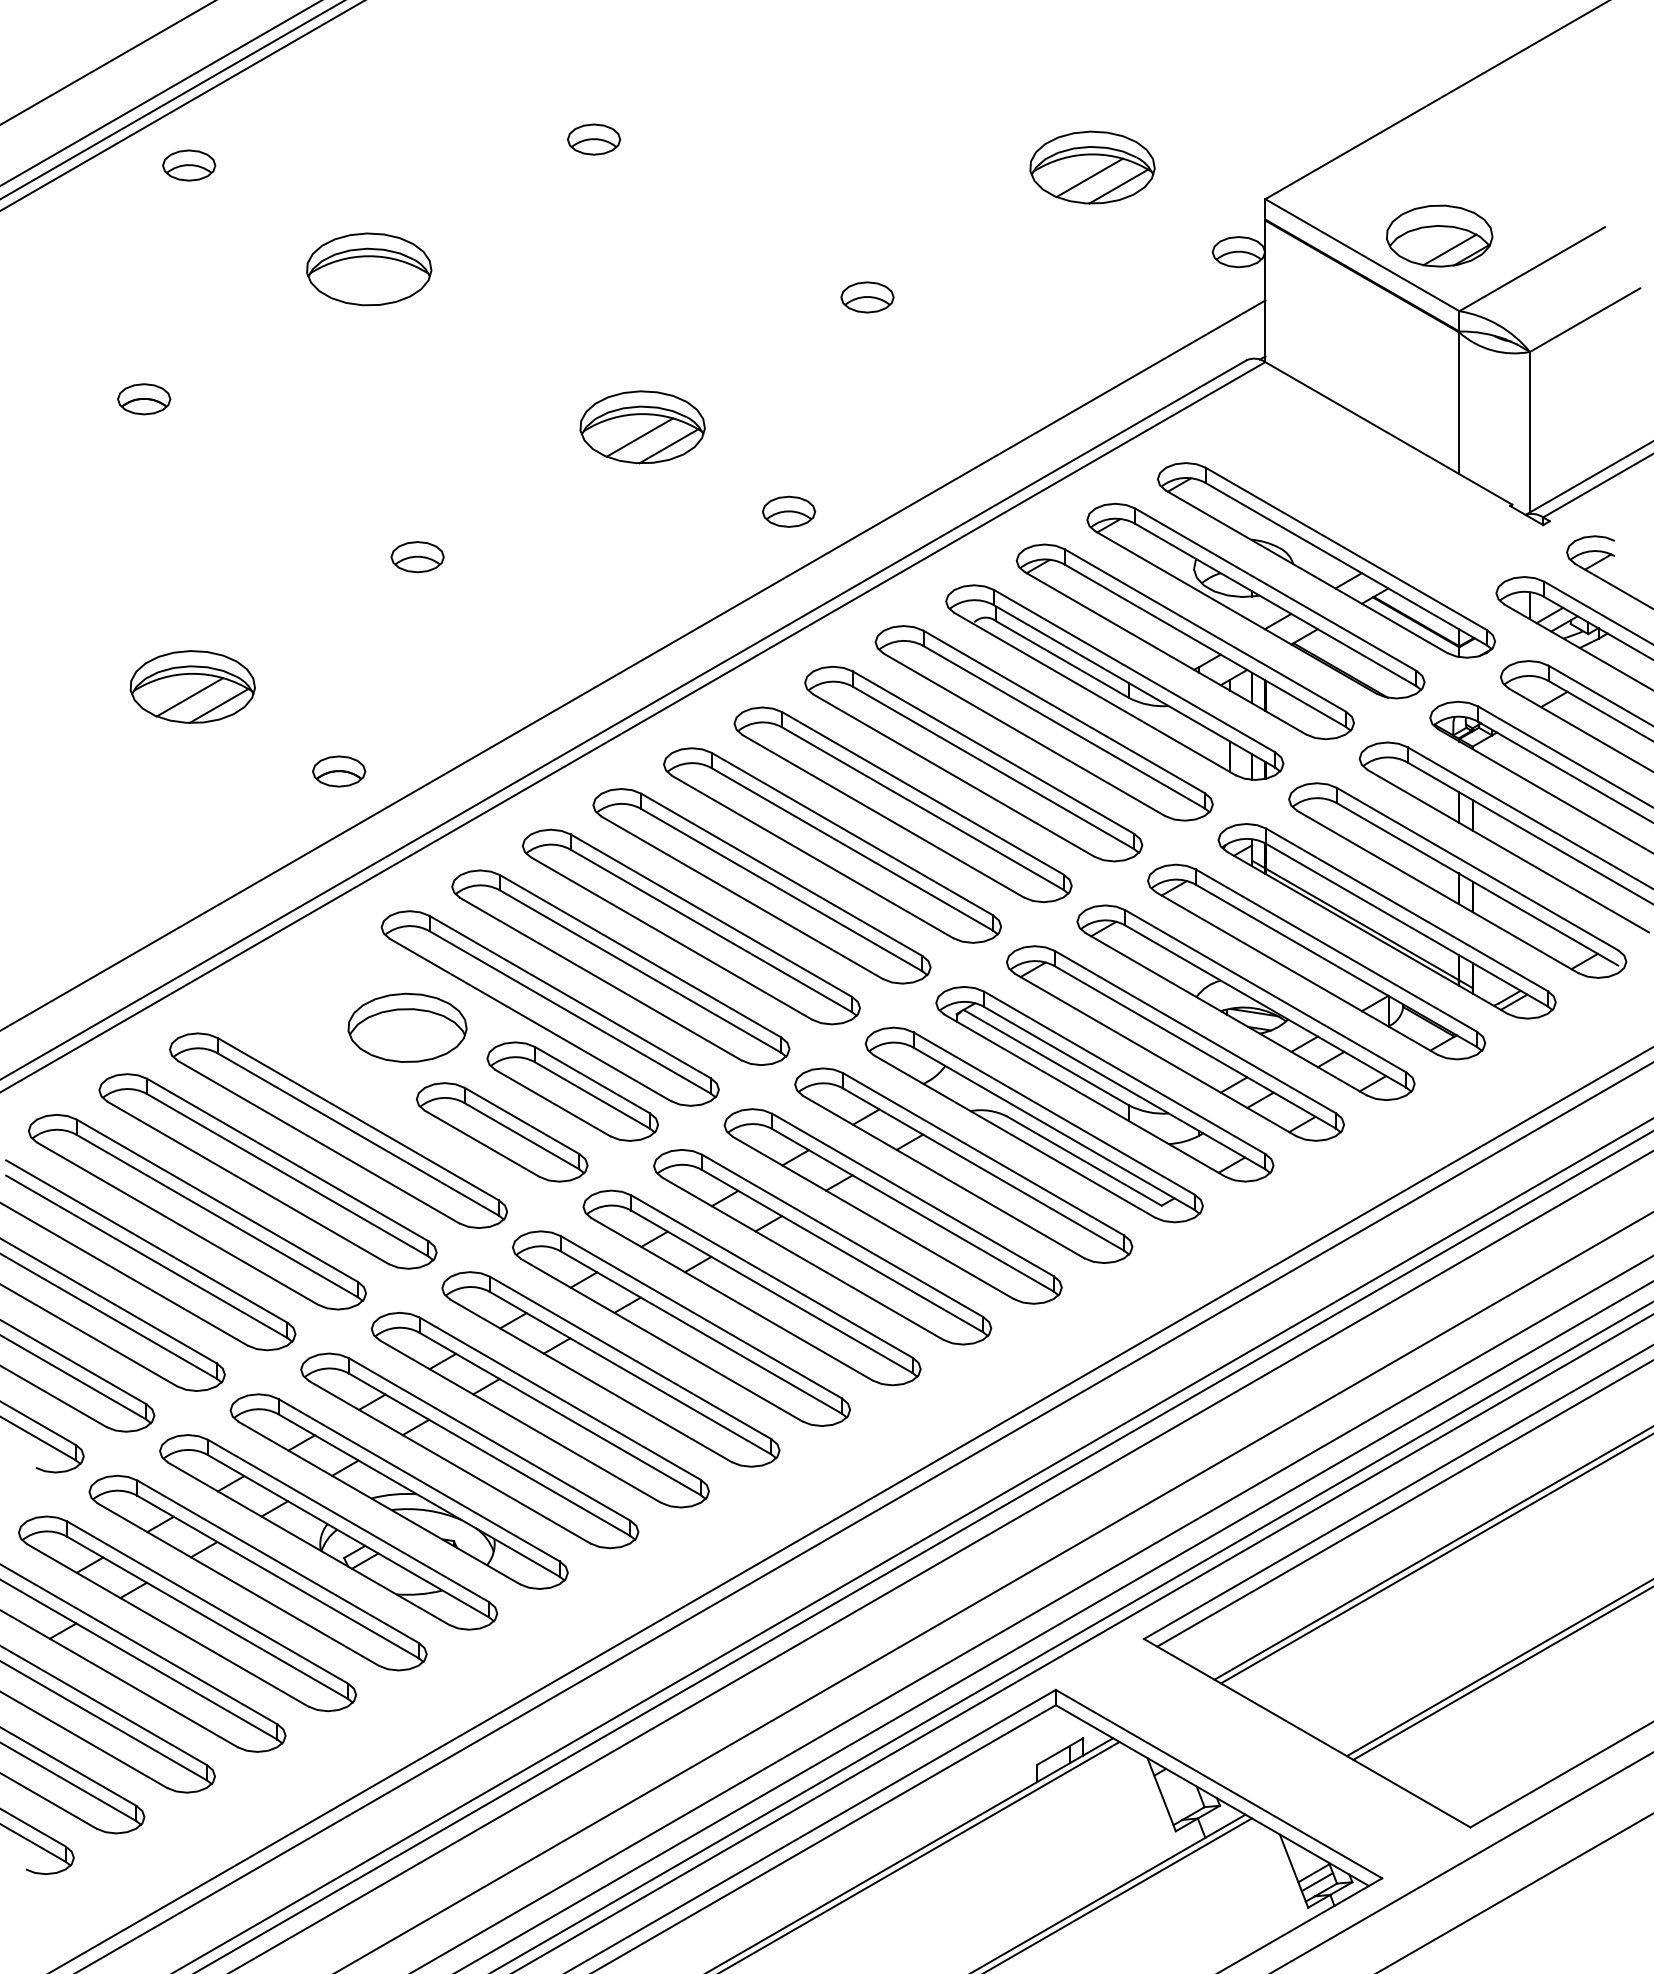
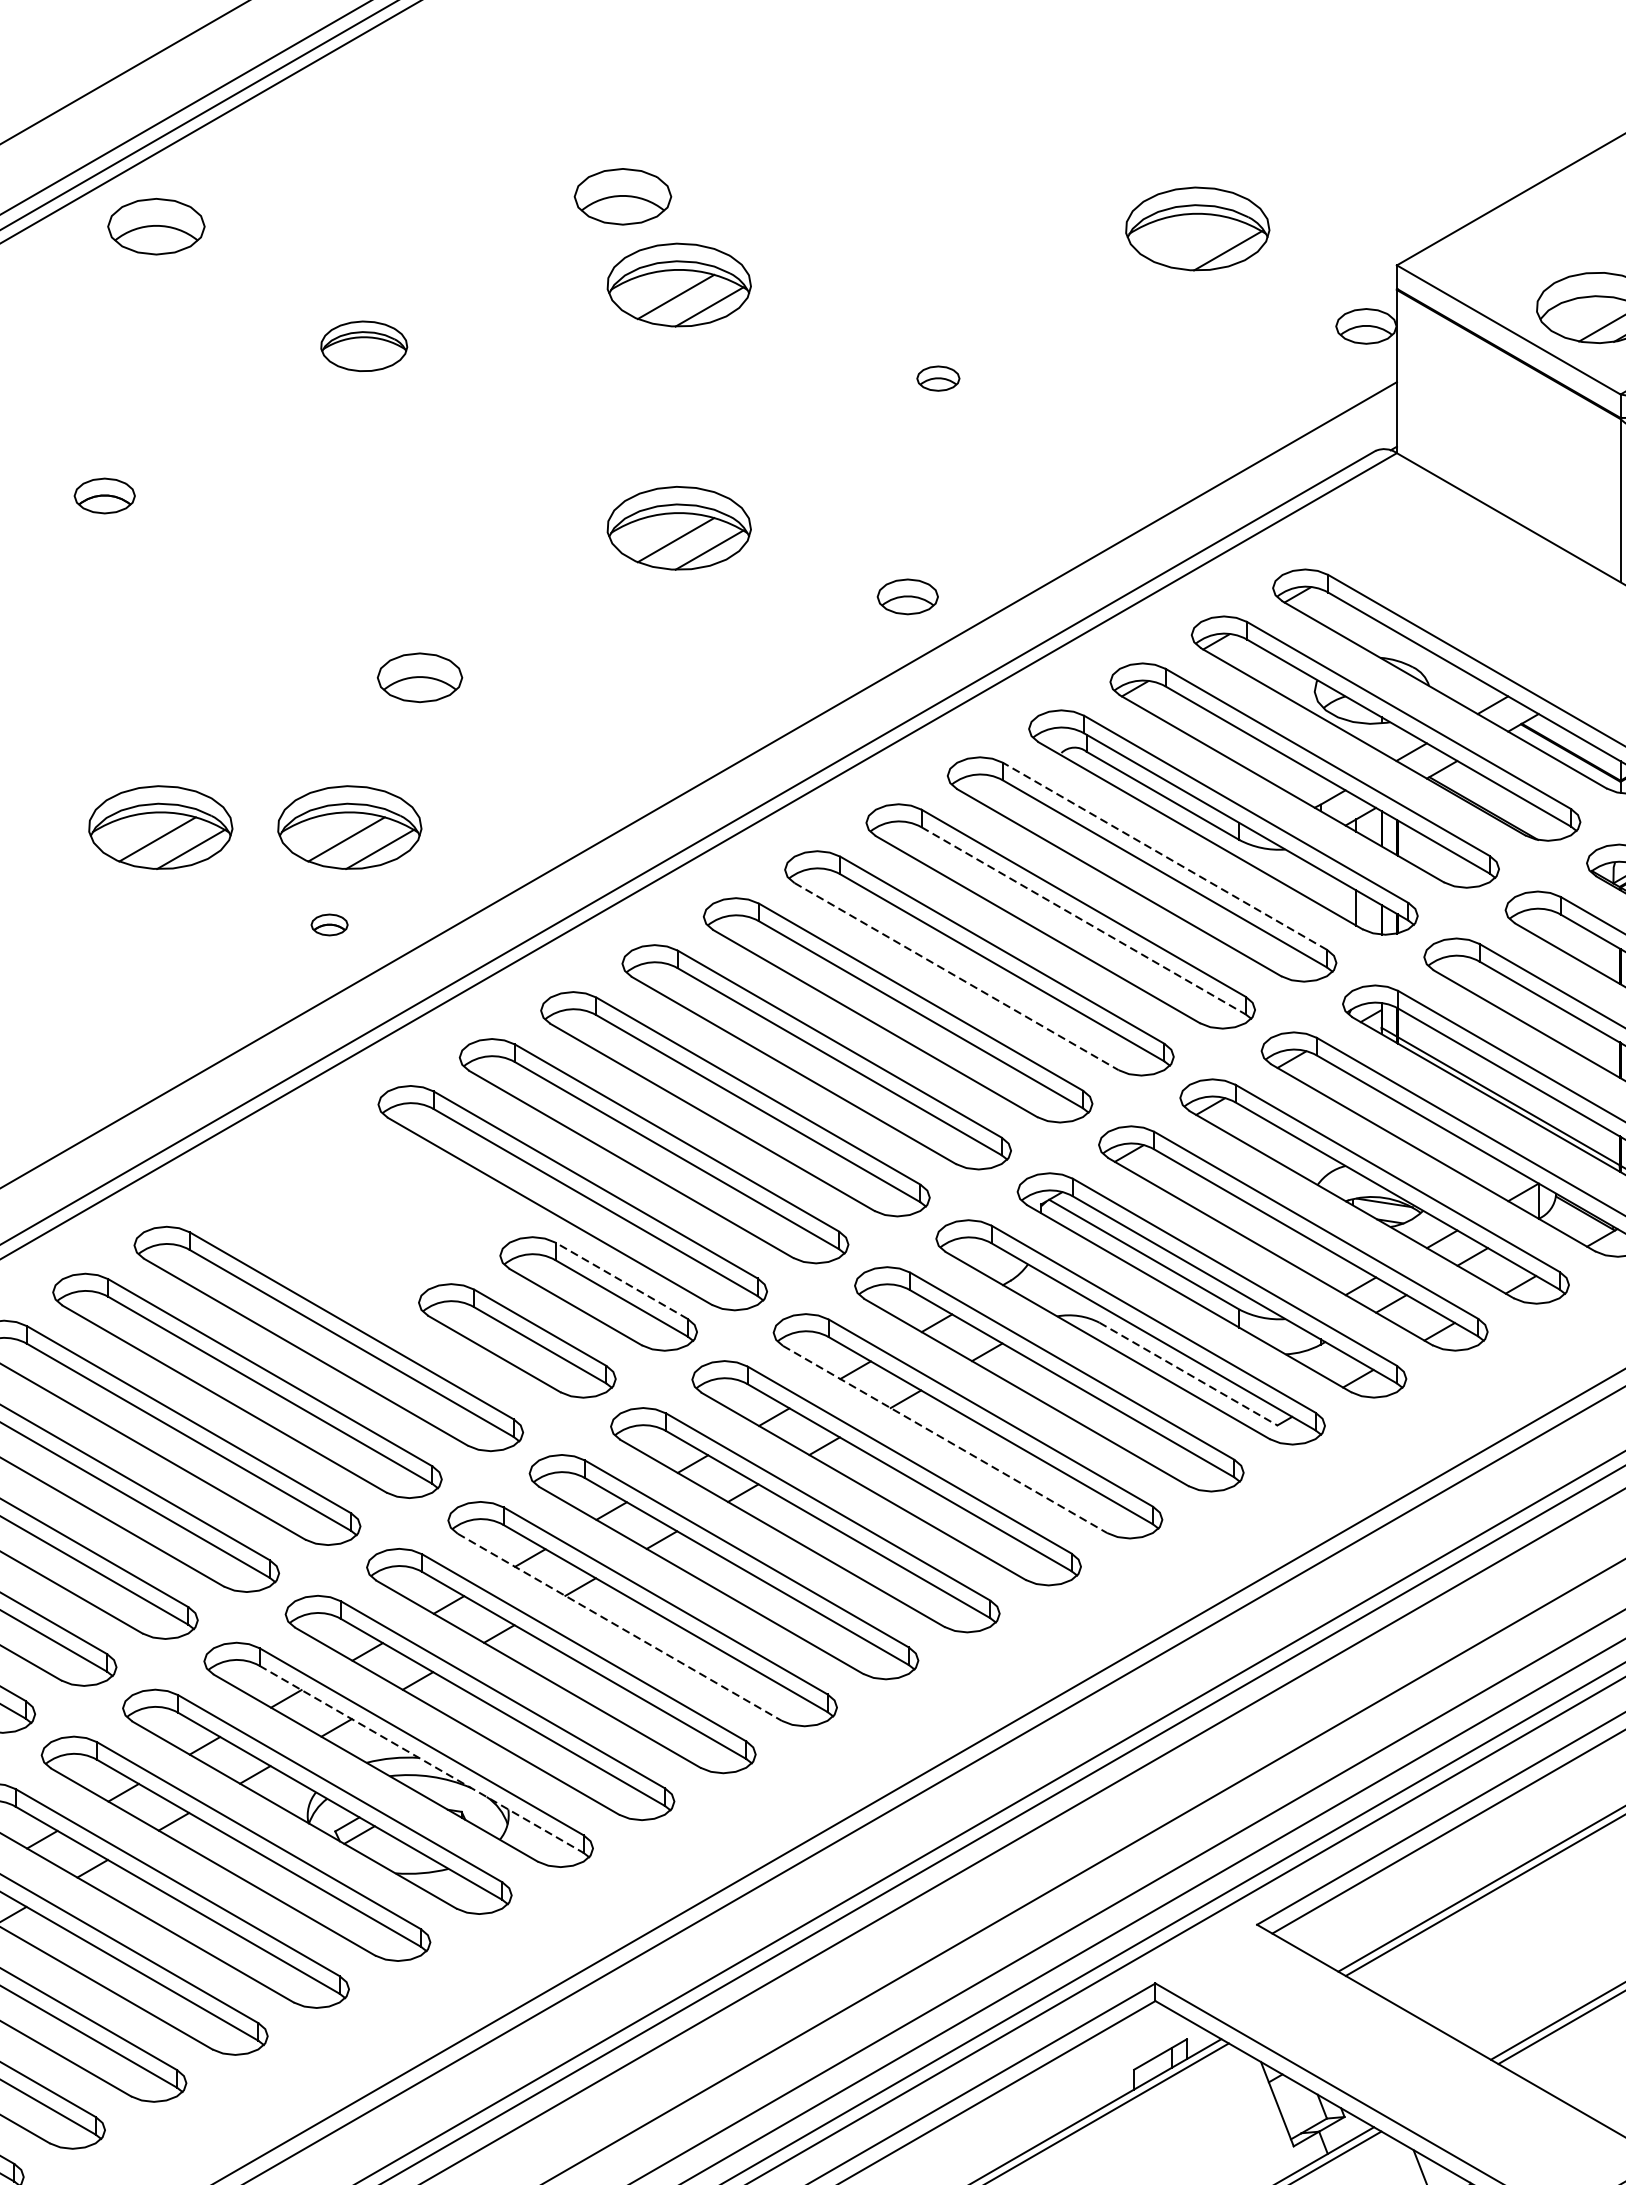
part: (594, 139) -> (623, 196), size x1.6
part: (189, 165) -> (156, 226), size x1.6
line: (1089, 177) -> (1194, 240), removed
part: (642, 216) -> (679, 285), added
part: (369, 269) -> (364, 346), size x0.6
part: (867, 297) -> (938, 378), size x0.7
part: (788, 511) -> (907, 596), moved
part: (417, 557) -> (419, 678), size x1.4
part: (356, 686) -> (349, 827), added
line: (1063, 711) -> (1164, 855), solid -> dashed
line: (993, 768) -> (1083, 921), solid -> dashed
part: (339, 771) -> (329, 924), size x0.6
line: (883, 816) -> (956, 976), solid -> dashed
part: (407, 1027) -> (408, 1220), removed
line: (592, 1079) -> (621, 1279), solid -> dashed
line: (1084, 1161) -> (1188, 1374), solid -> dashed
line: (873, 1218) -> (945, 1440), solid -> dashed
line: (591, 1381) -> (620, 1627), solid -> dashed
line: (419, 1495) -> (422, 1759), solid -> dashed

